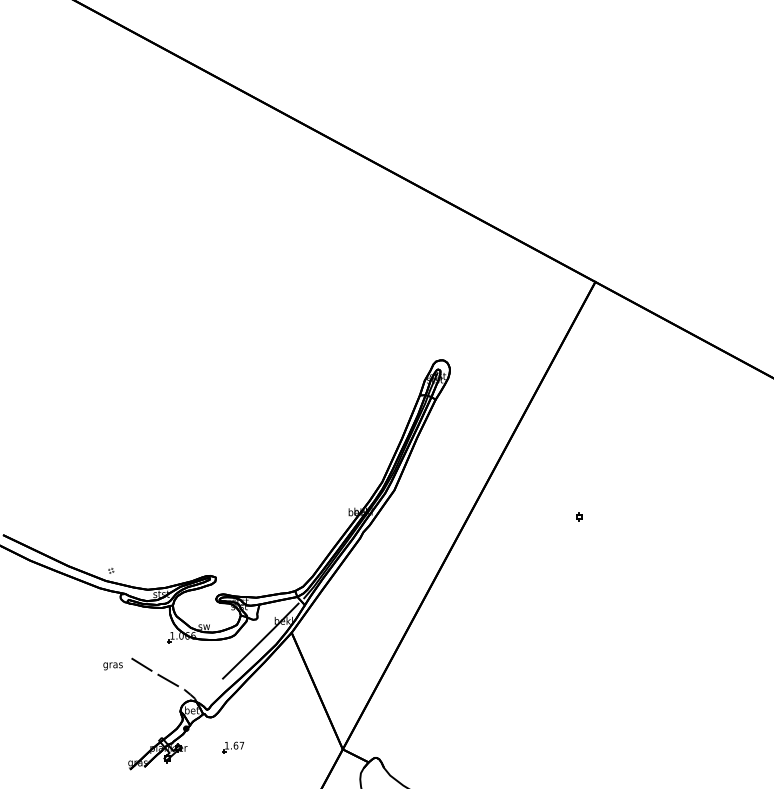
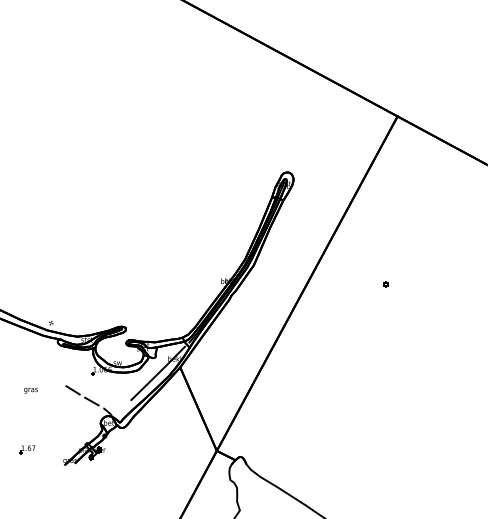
text: (112, 666) -> (30, 390), moved
part: (232, 747) -> (26, 449), moved

